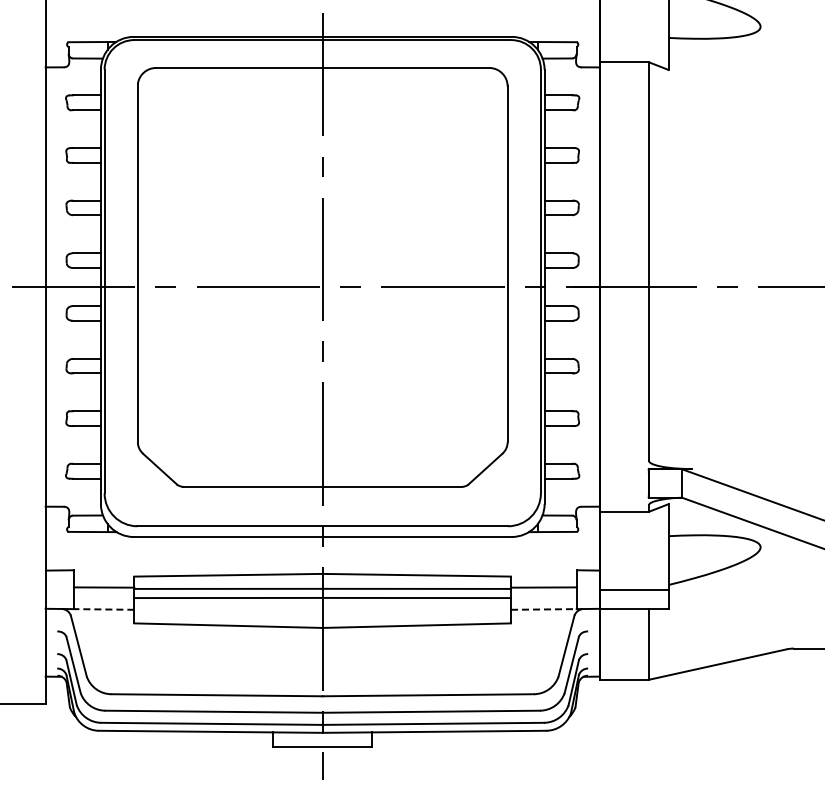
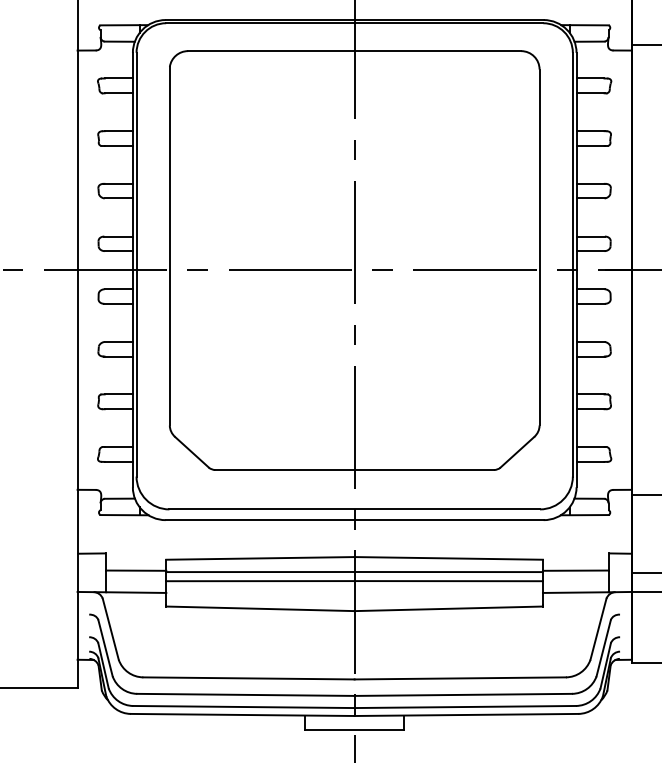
line: (103, 609) -> (135, 592), dashed -> solid
line: (543, 609) -> (575, 592), dashed -> solid

